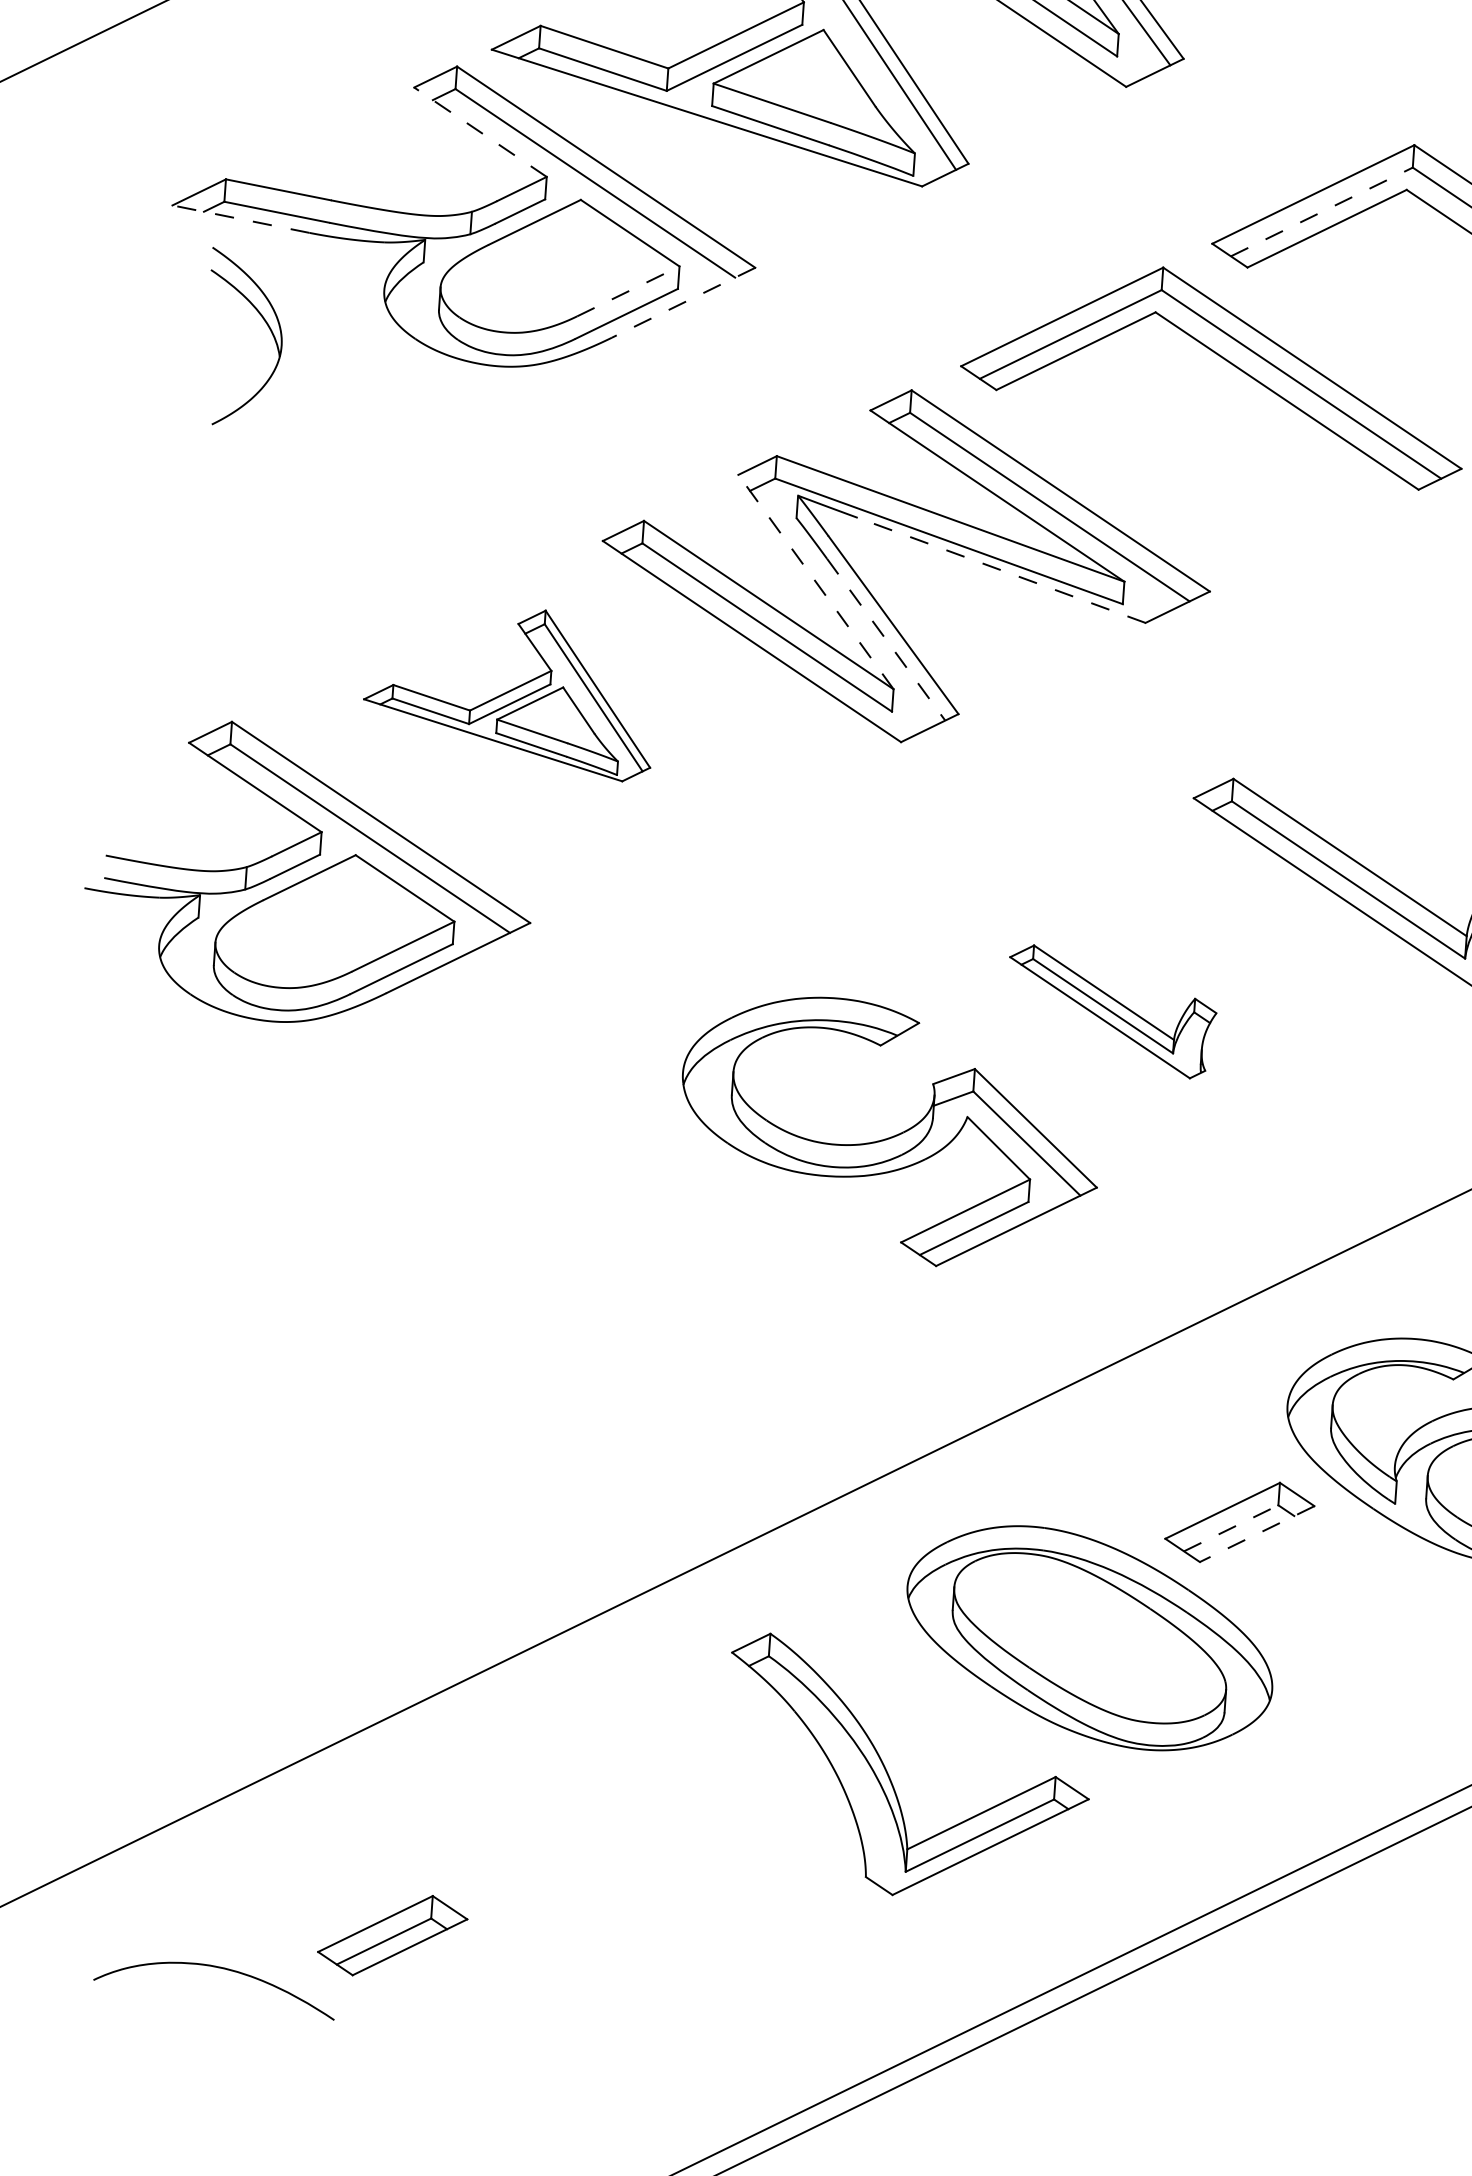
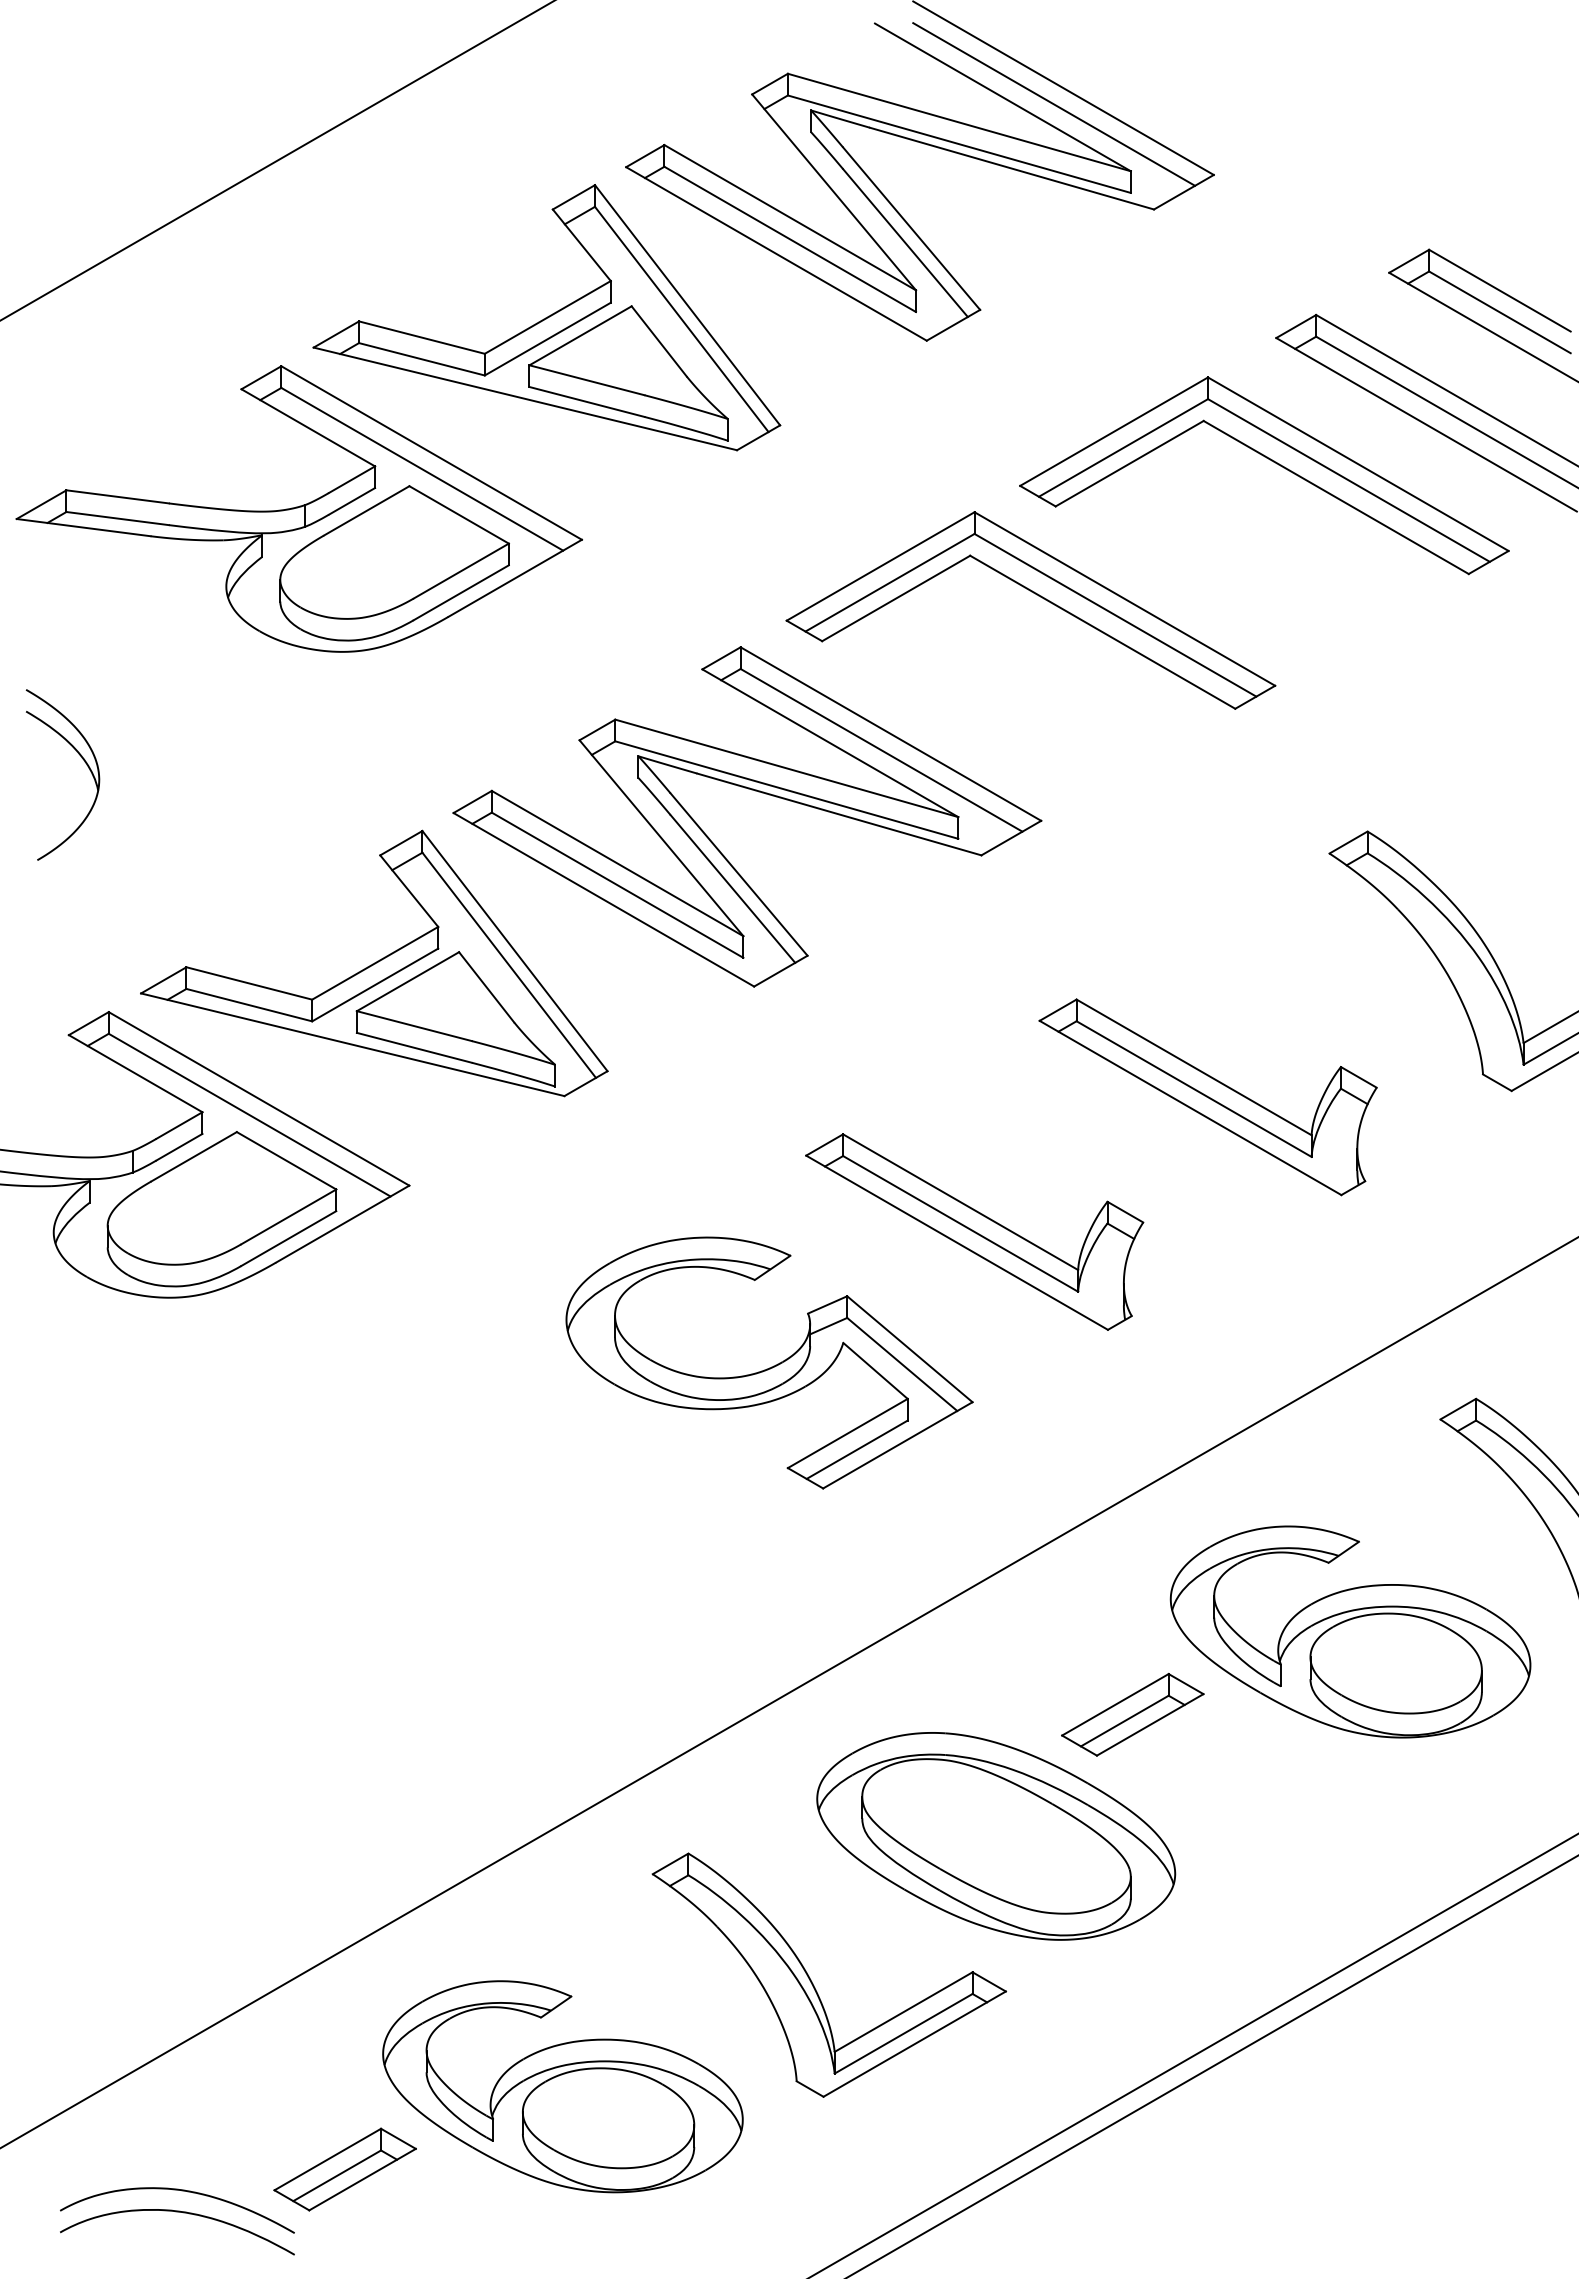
line: (479, 131) -> (307, 427), dashed -> solid
line: (1321, 211) -> (1123, 447), dashed -> solid
line: (240, 219) -> (83, 527), dashed -> solid
line: (628, 291) -> (461, 571), dashed -> solid
line: (683, 303) -> (515, 578), dashed -> solid
part: (265, 323) -> (82, 759), moved
line: (1001, 570) -> (839, 814), dashed -> solid
line: (815, 582) -> (661, 838), dashed -> solid
line: (885, 639) -> (732, 888), dashed -> solid
part: (510, 690) -> (374, 963), size x1.67
part: (1111, 1011) -> (974, 1231), size x1.67
line: (1230, 1528) -> (1124, 1721), dashed -> solid
line: (1257, 1533) -> (1150, 1724), dashed -> solid
part: (623, 1865) -> (562, 2086), added
curve: (221, 1946) -> (181, 2191), added

